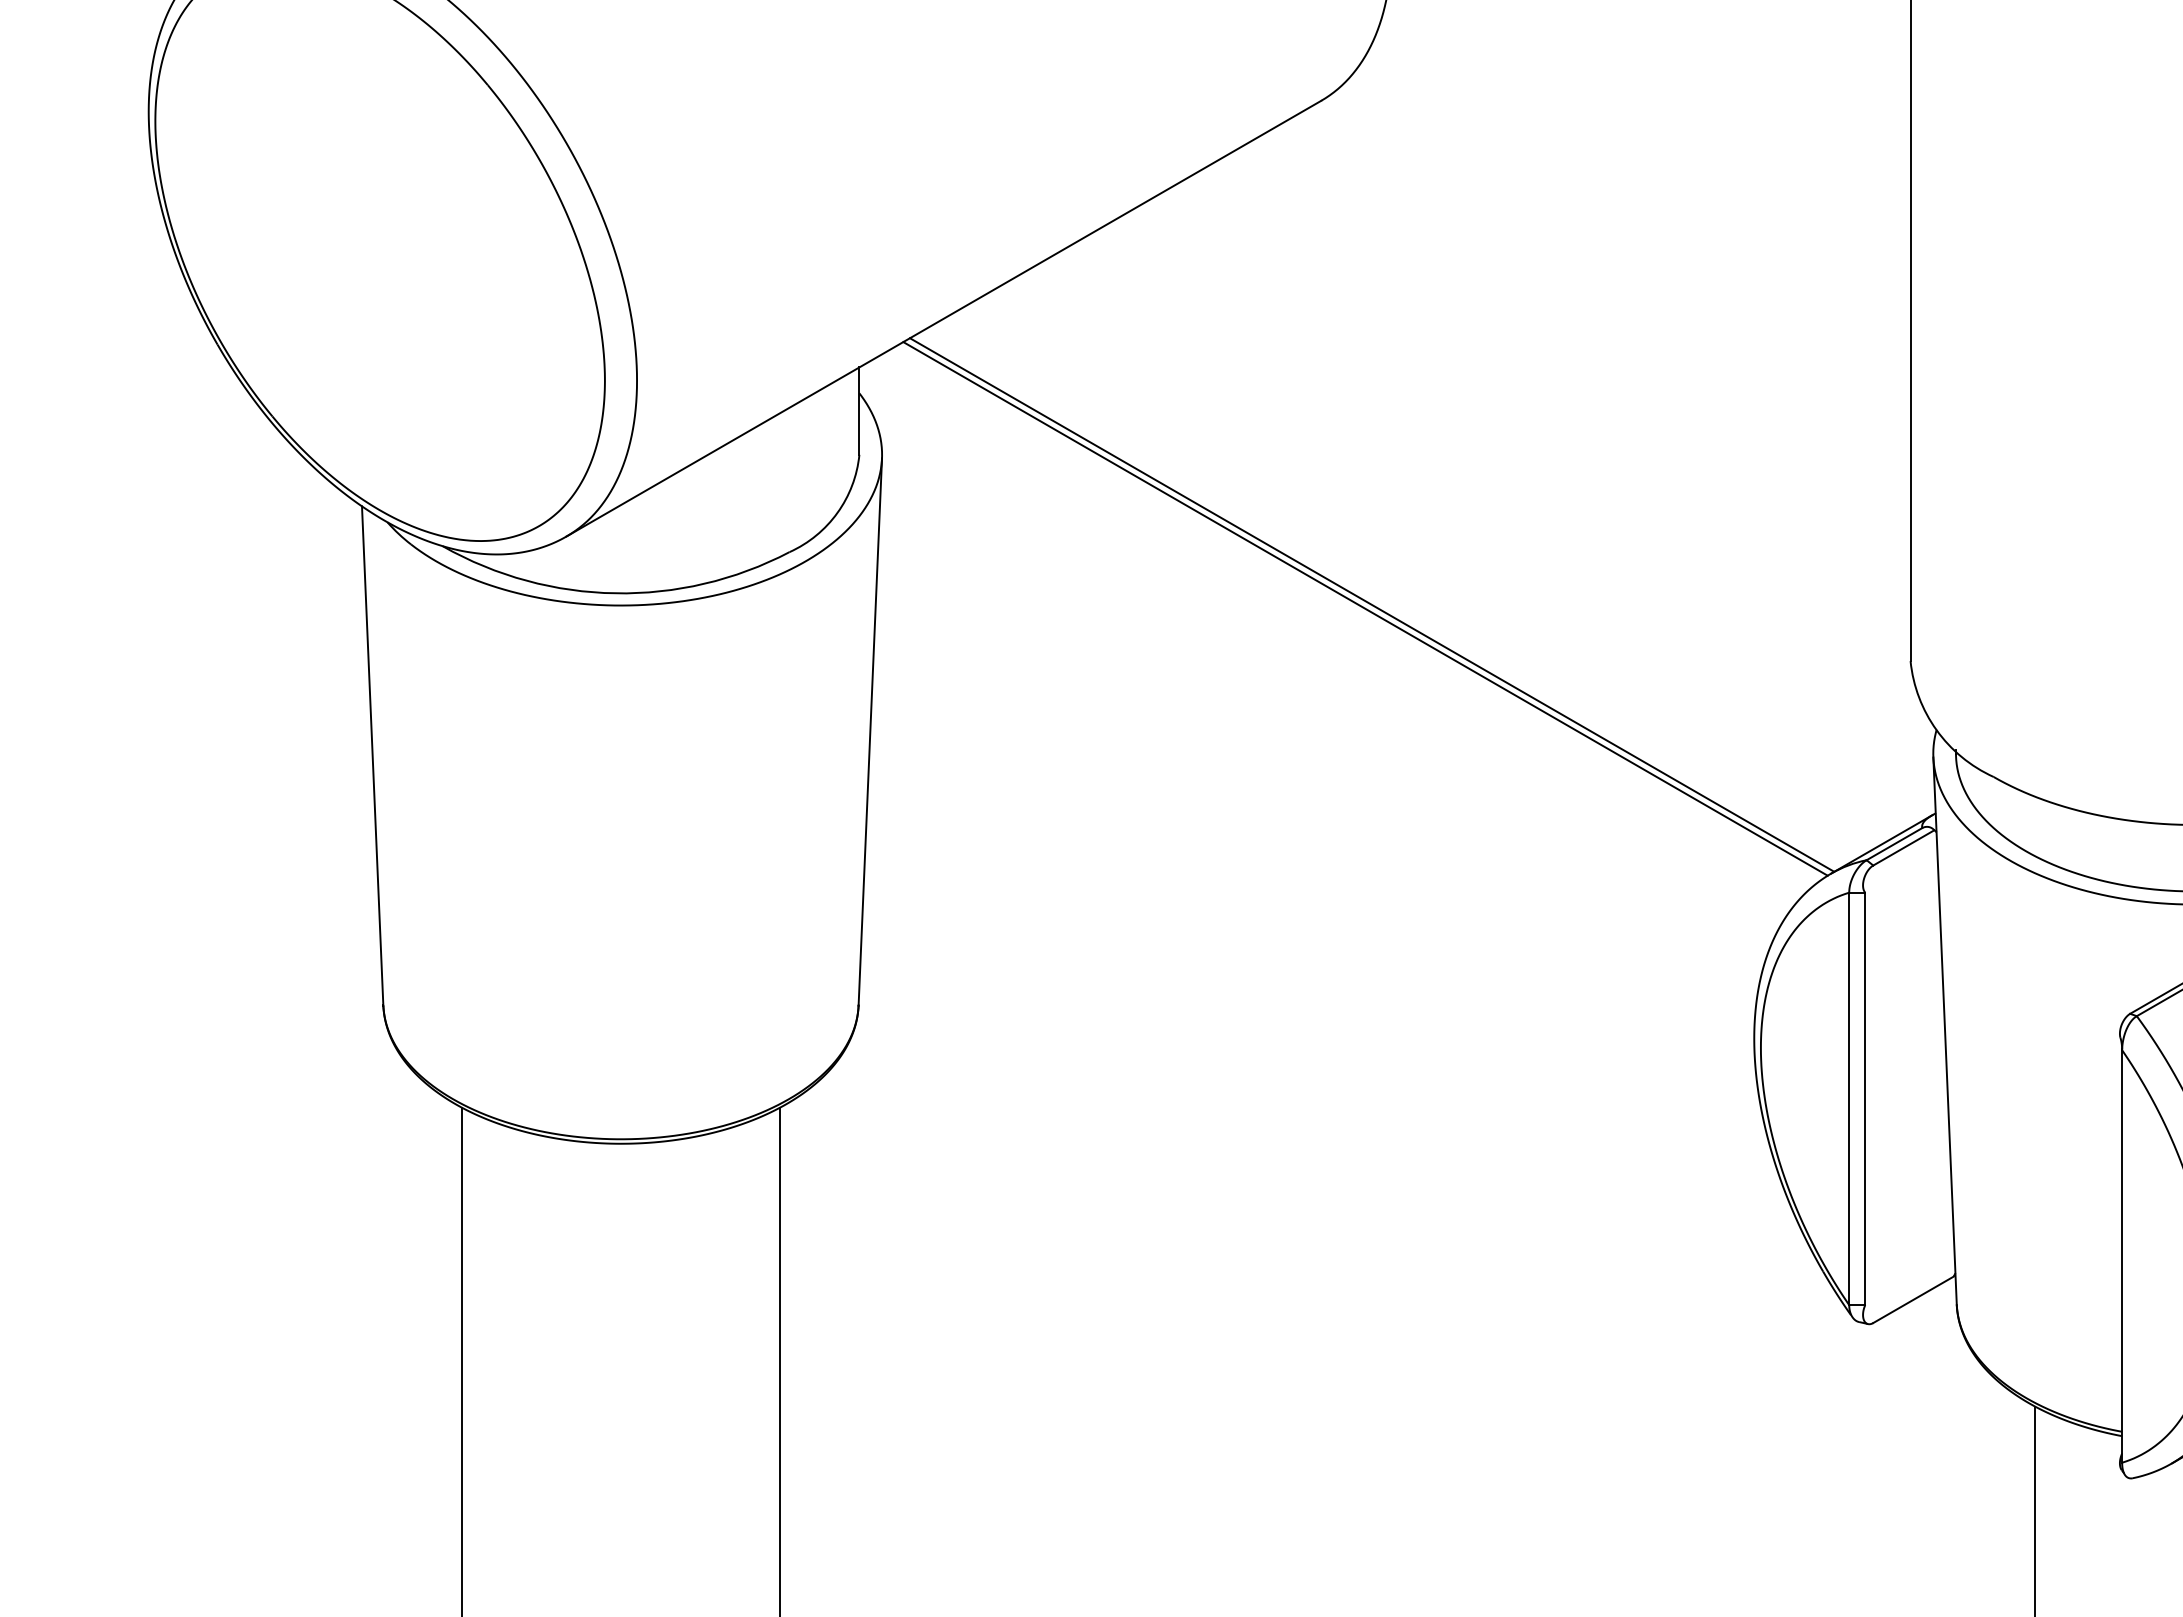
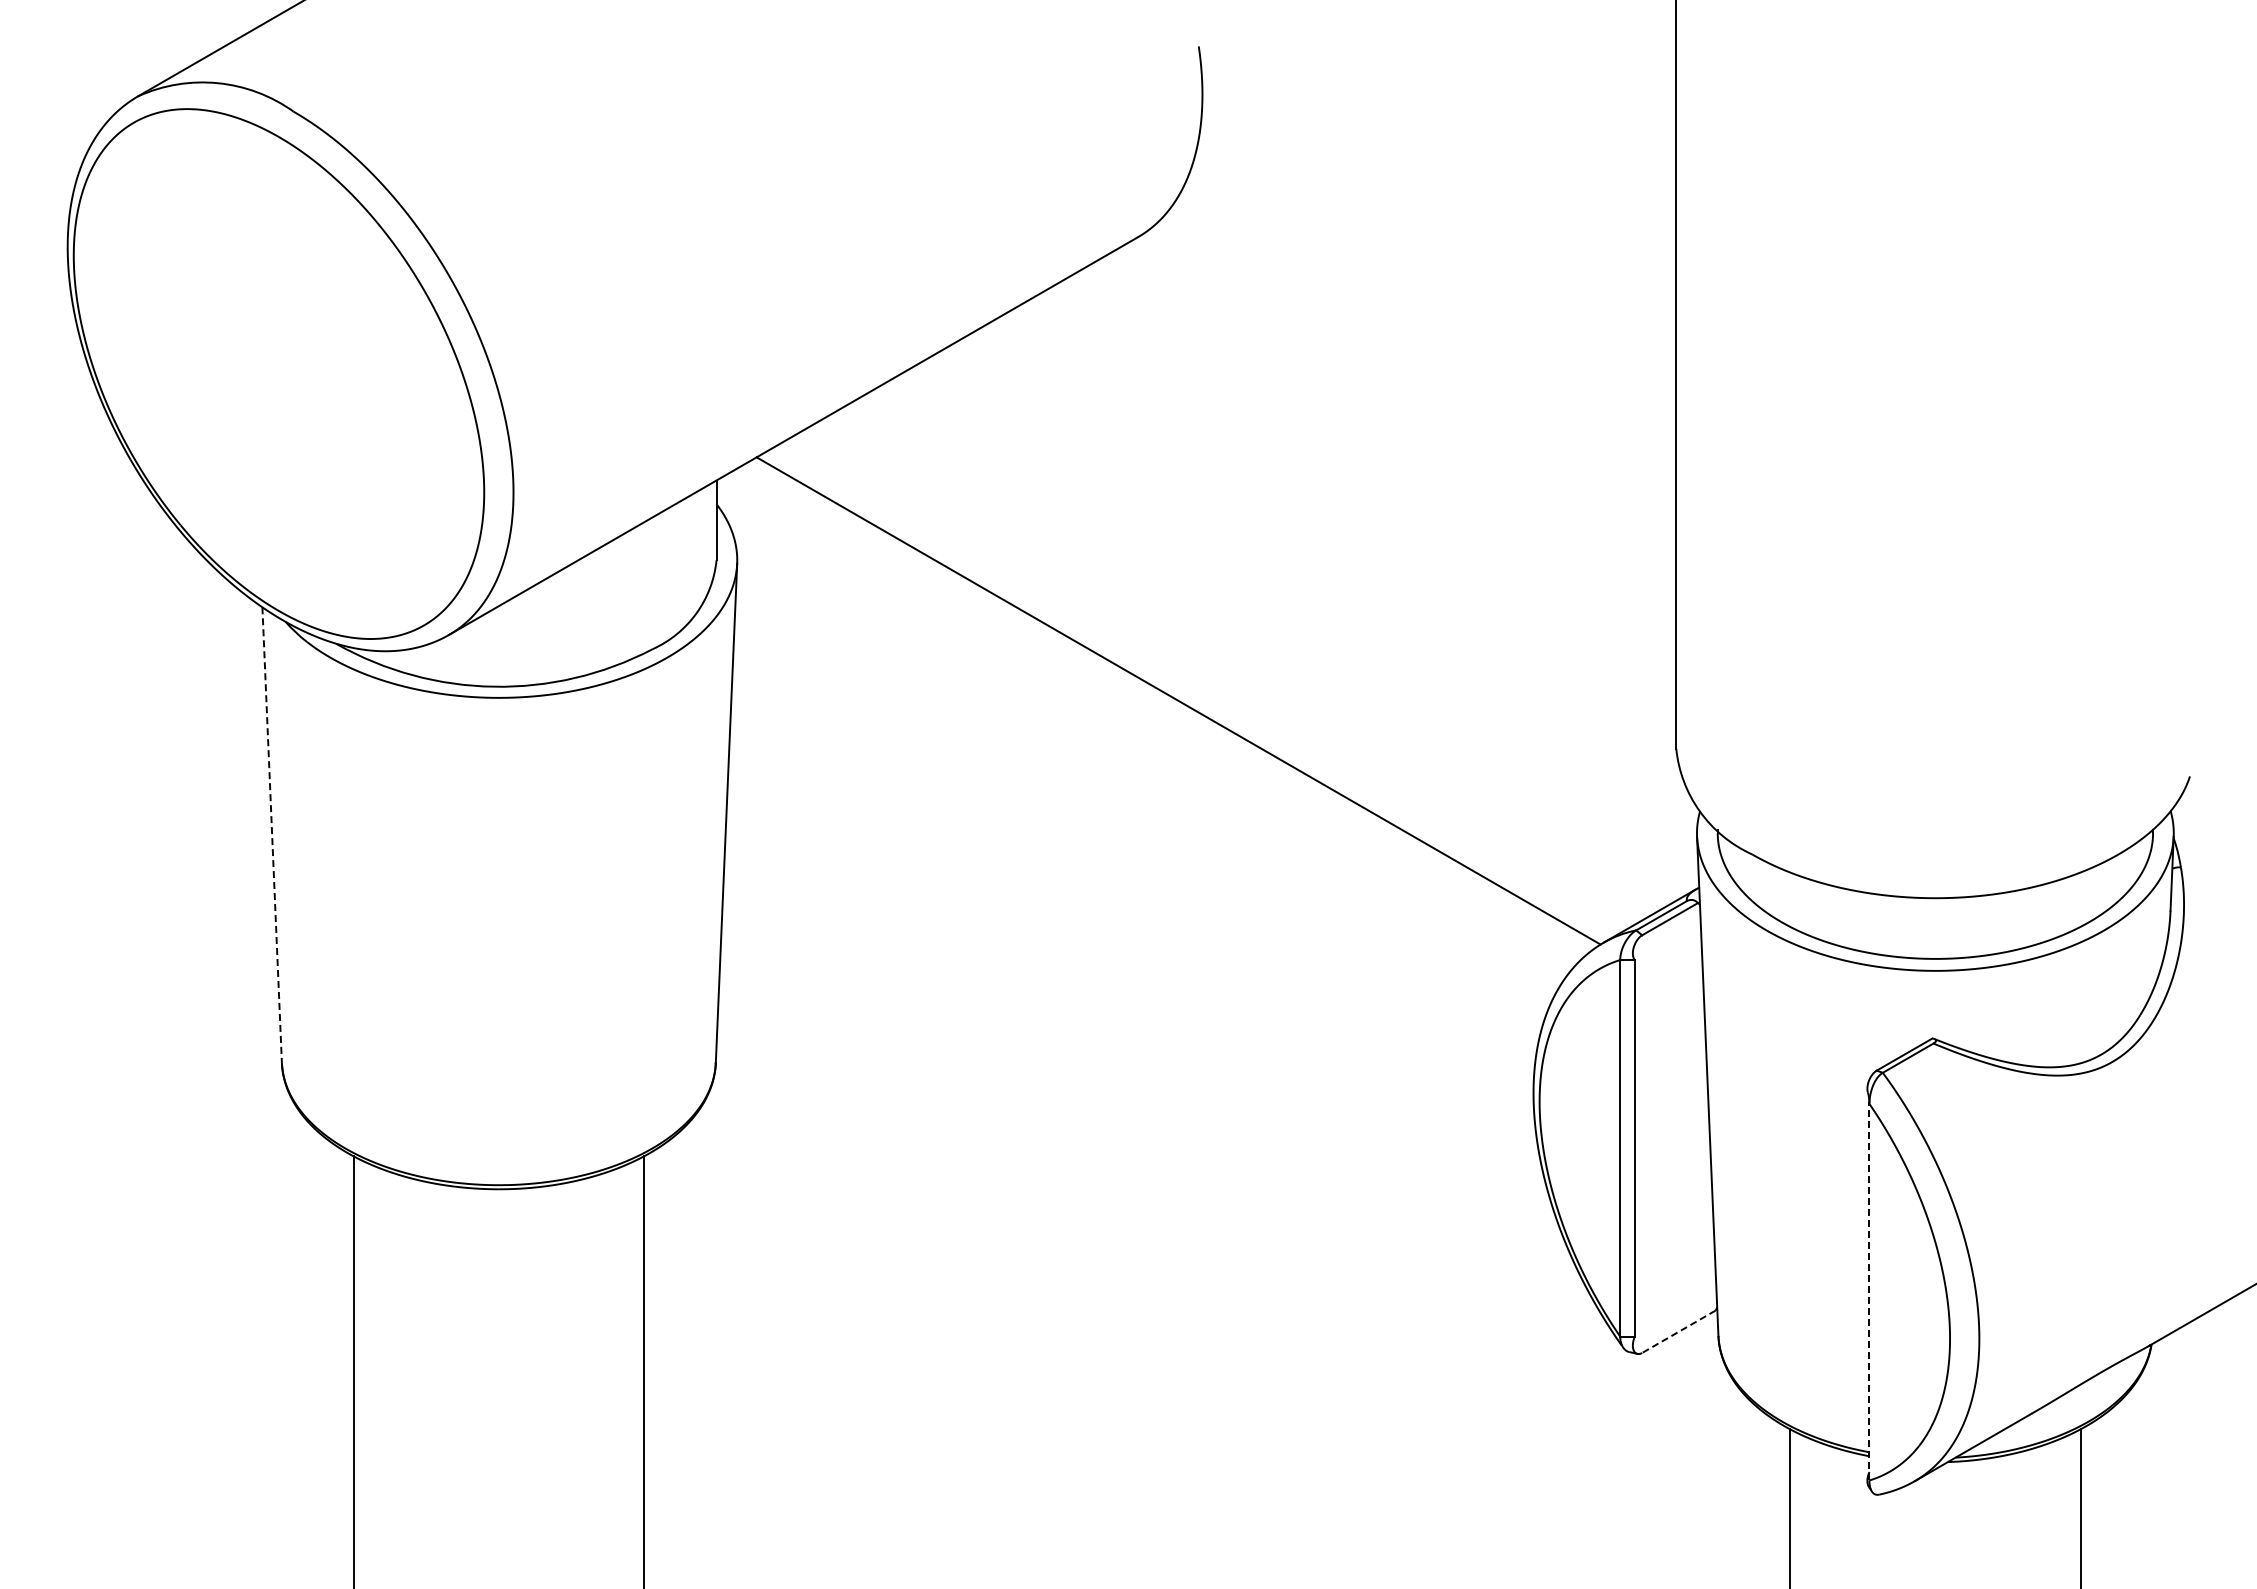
line: (1371, 605) -> (1184, 697), removed
line: (373, 756) -> (272, 835), solid -> dashed
line: (2122, 1255) -> (1869, 1291), solid -> dashed
line: (1913, 1300) -> (1678, 1332), solid -> dashed

